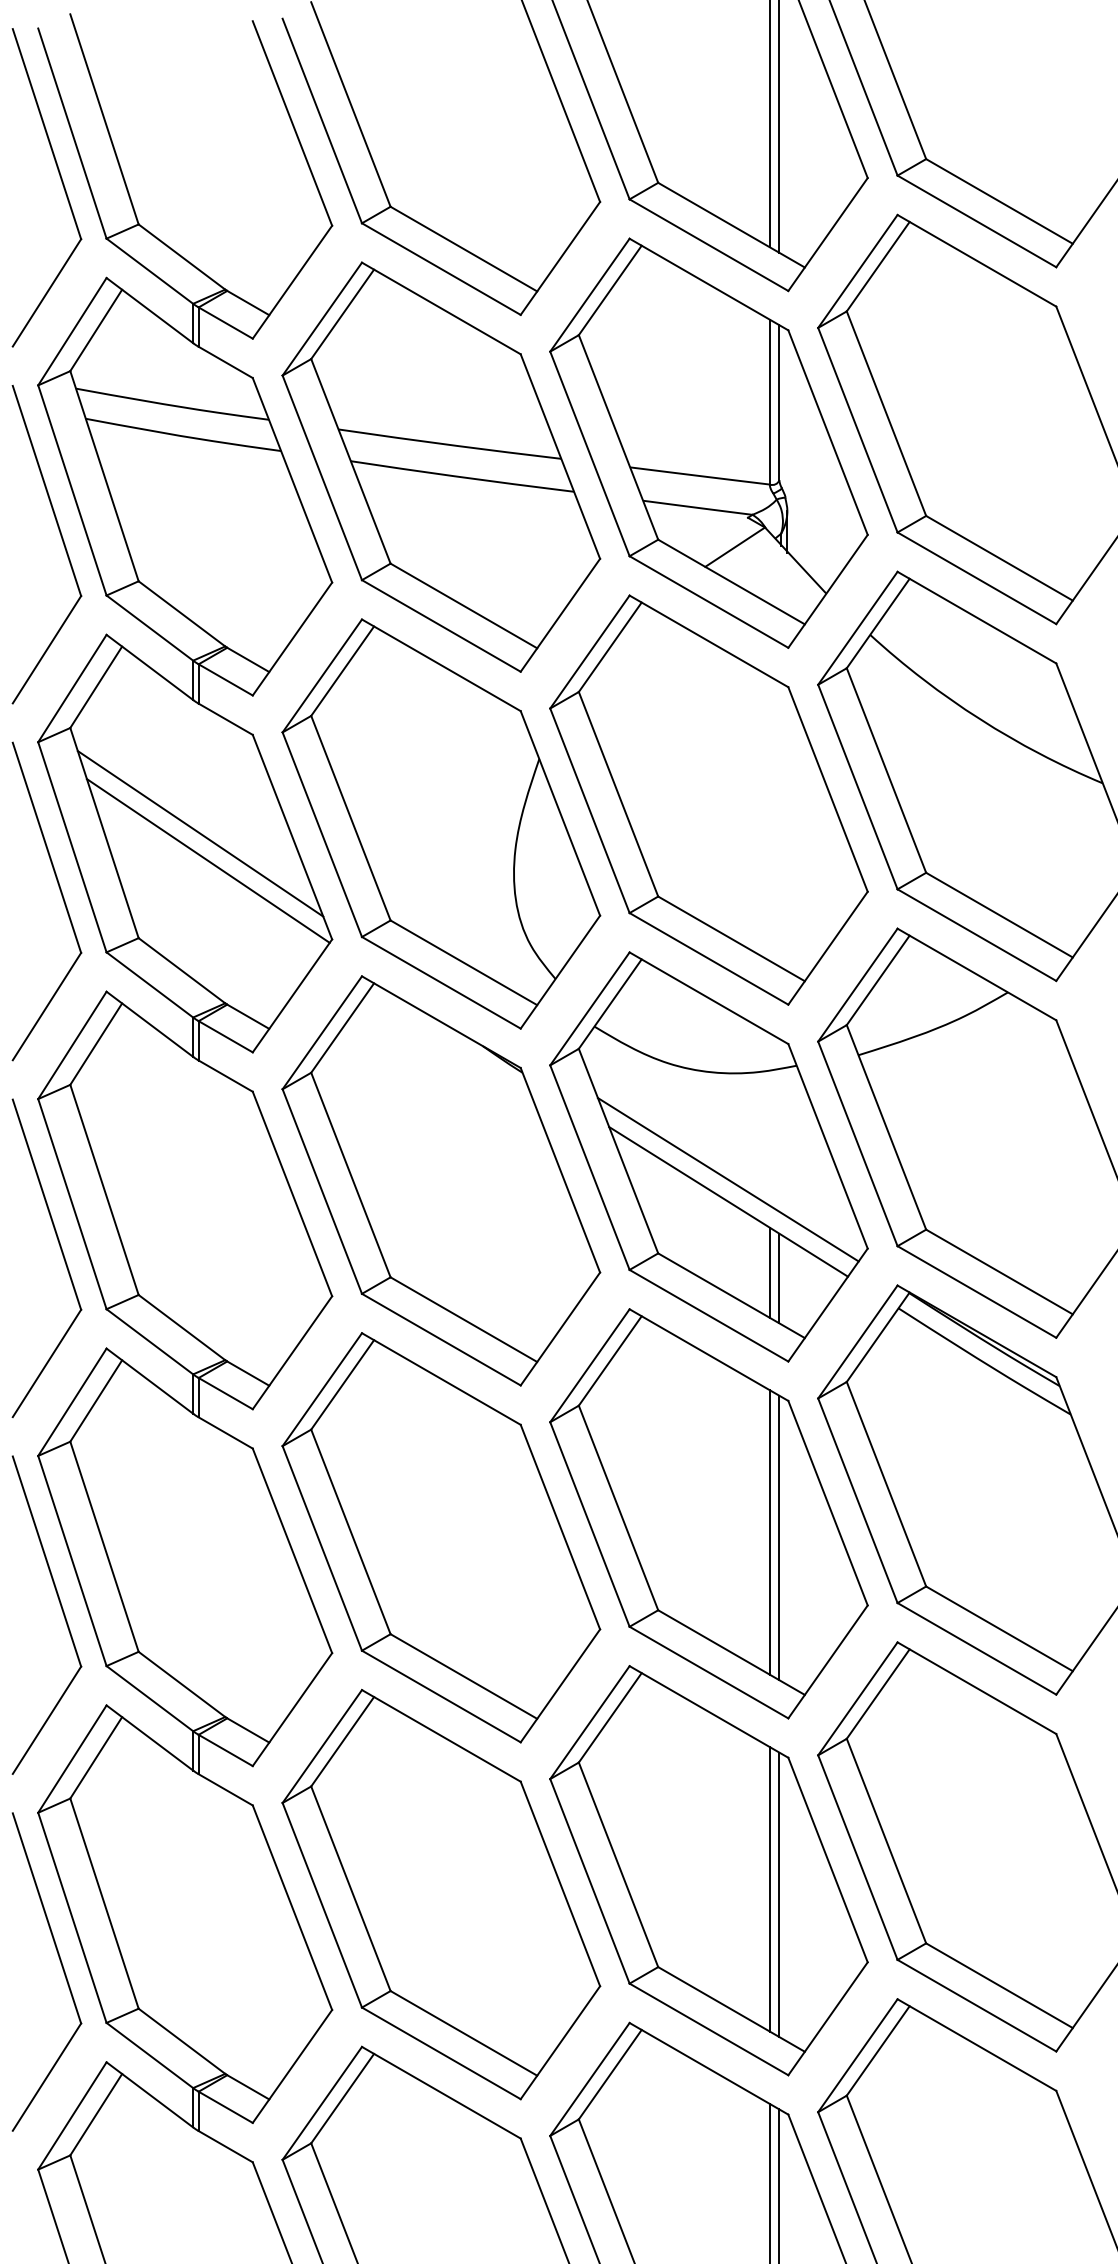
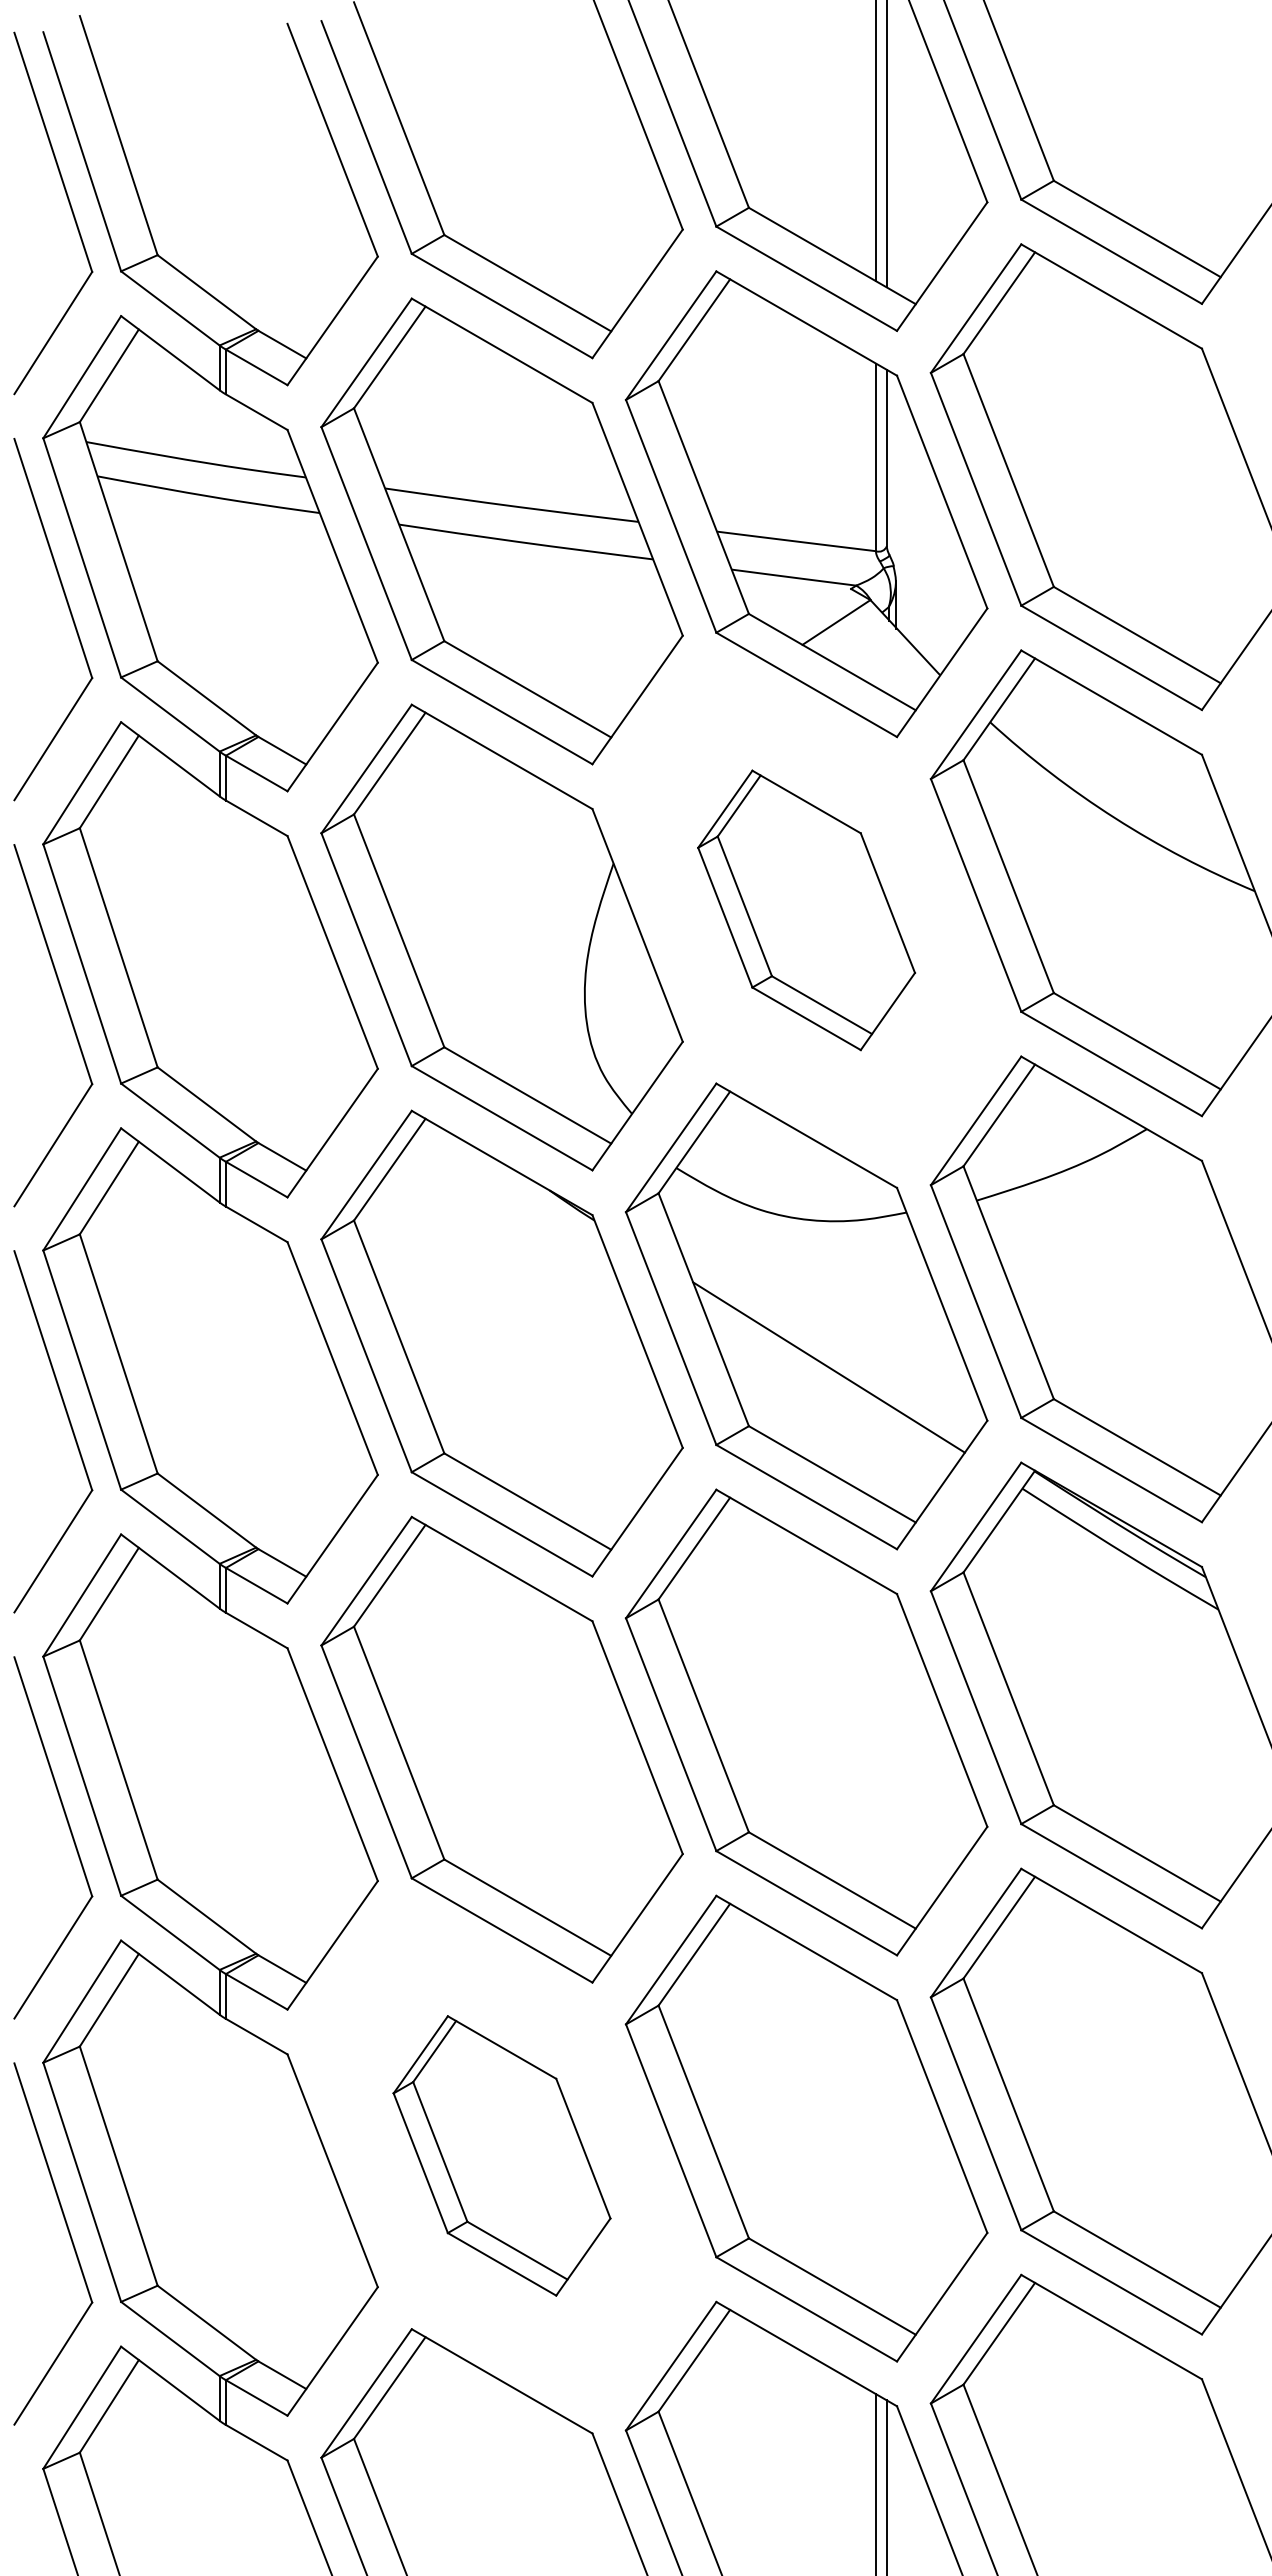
part: (708, 800) -> (806, 910), size x0.6
line: (200, 833) -> (227, 948), removed
line: (207, 860) -> (236, 979), removed
line: (728, 1179) -> (828, 1342), removed
line: (769, 1272) -> (875, 1447), removed
line: (779, 1278) -> (886, 1454), removed
line: (769, 1532) -> (875, 1743), removed
line: (779, 1537) -> (886, 1749), removed
line: (769, 1889) -> (875, 2149), removed
part: (440, 1894) -> (501, 2155), size x0.6
line: (779, 1895) -> (886, 2156), removed

